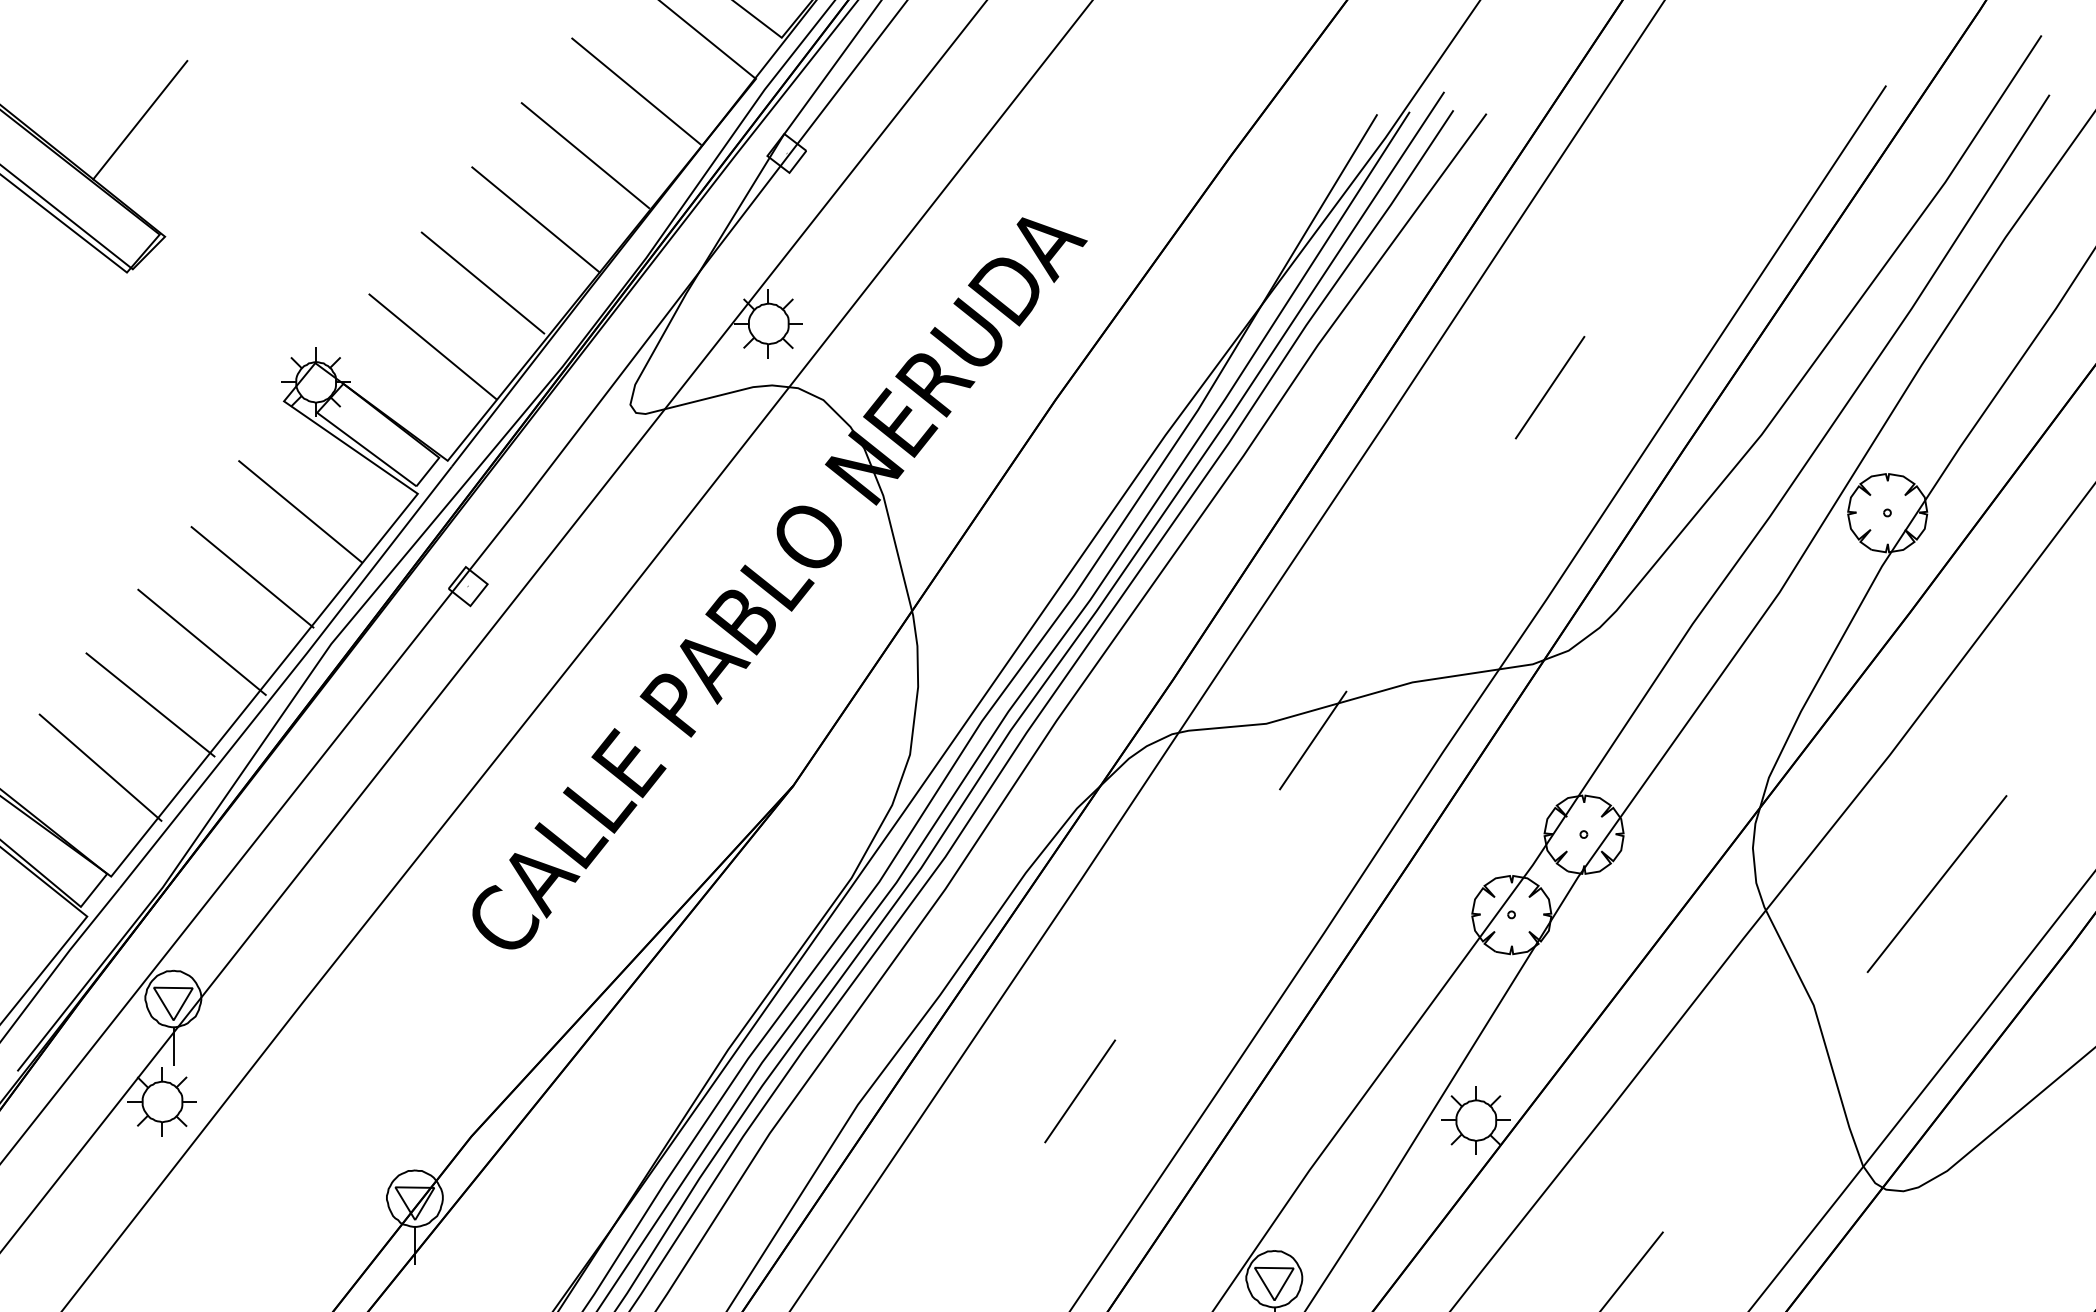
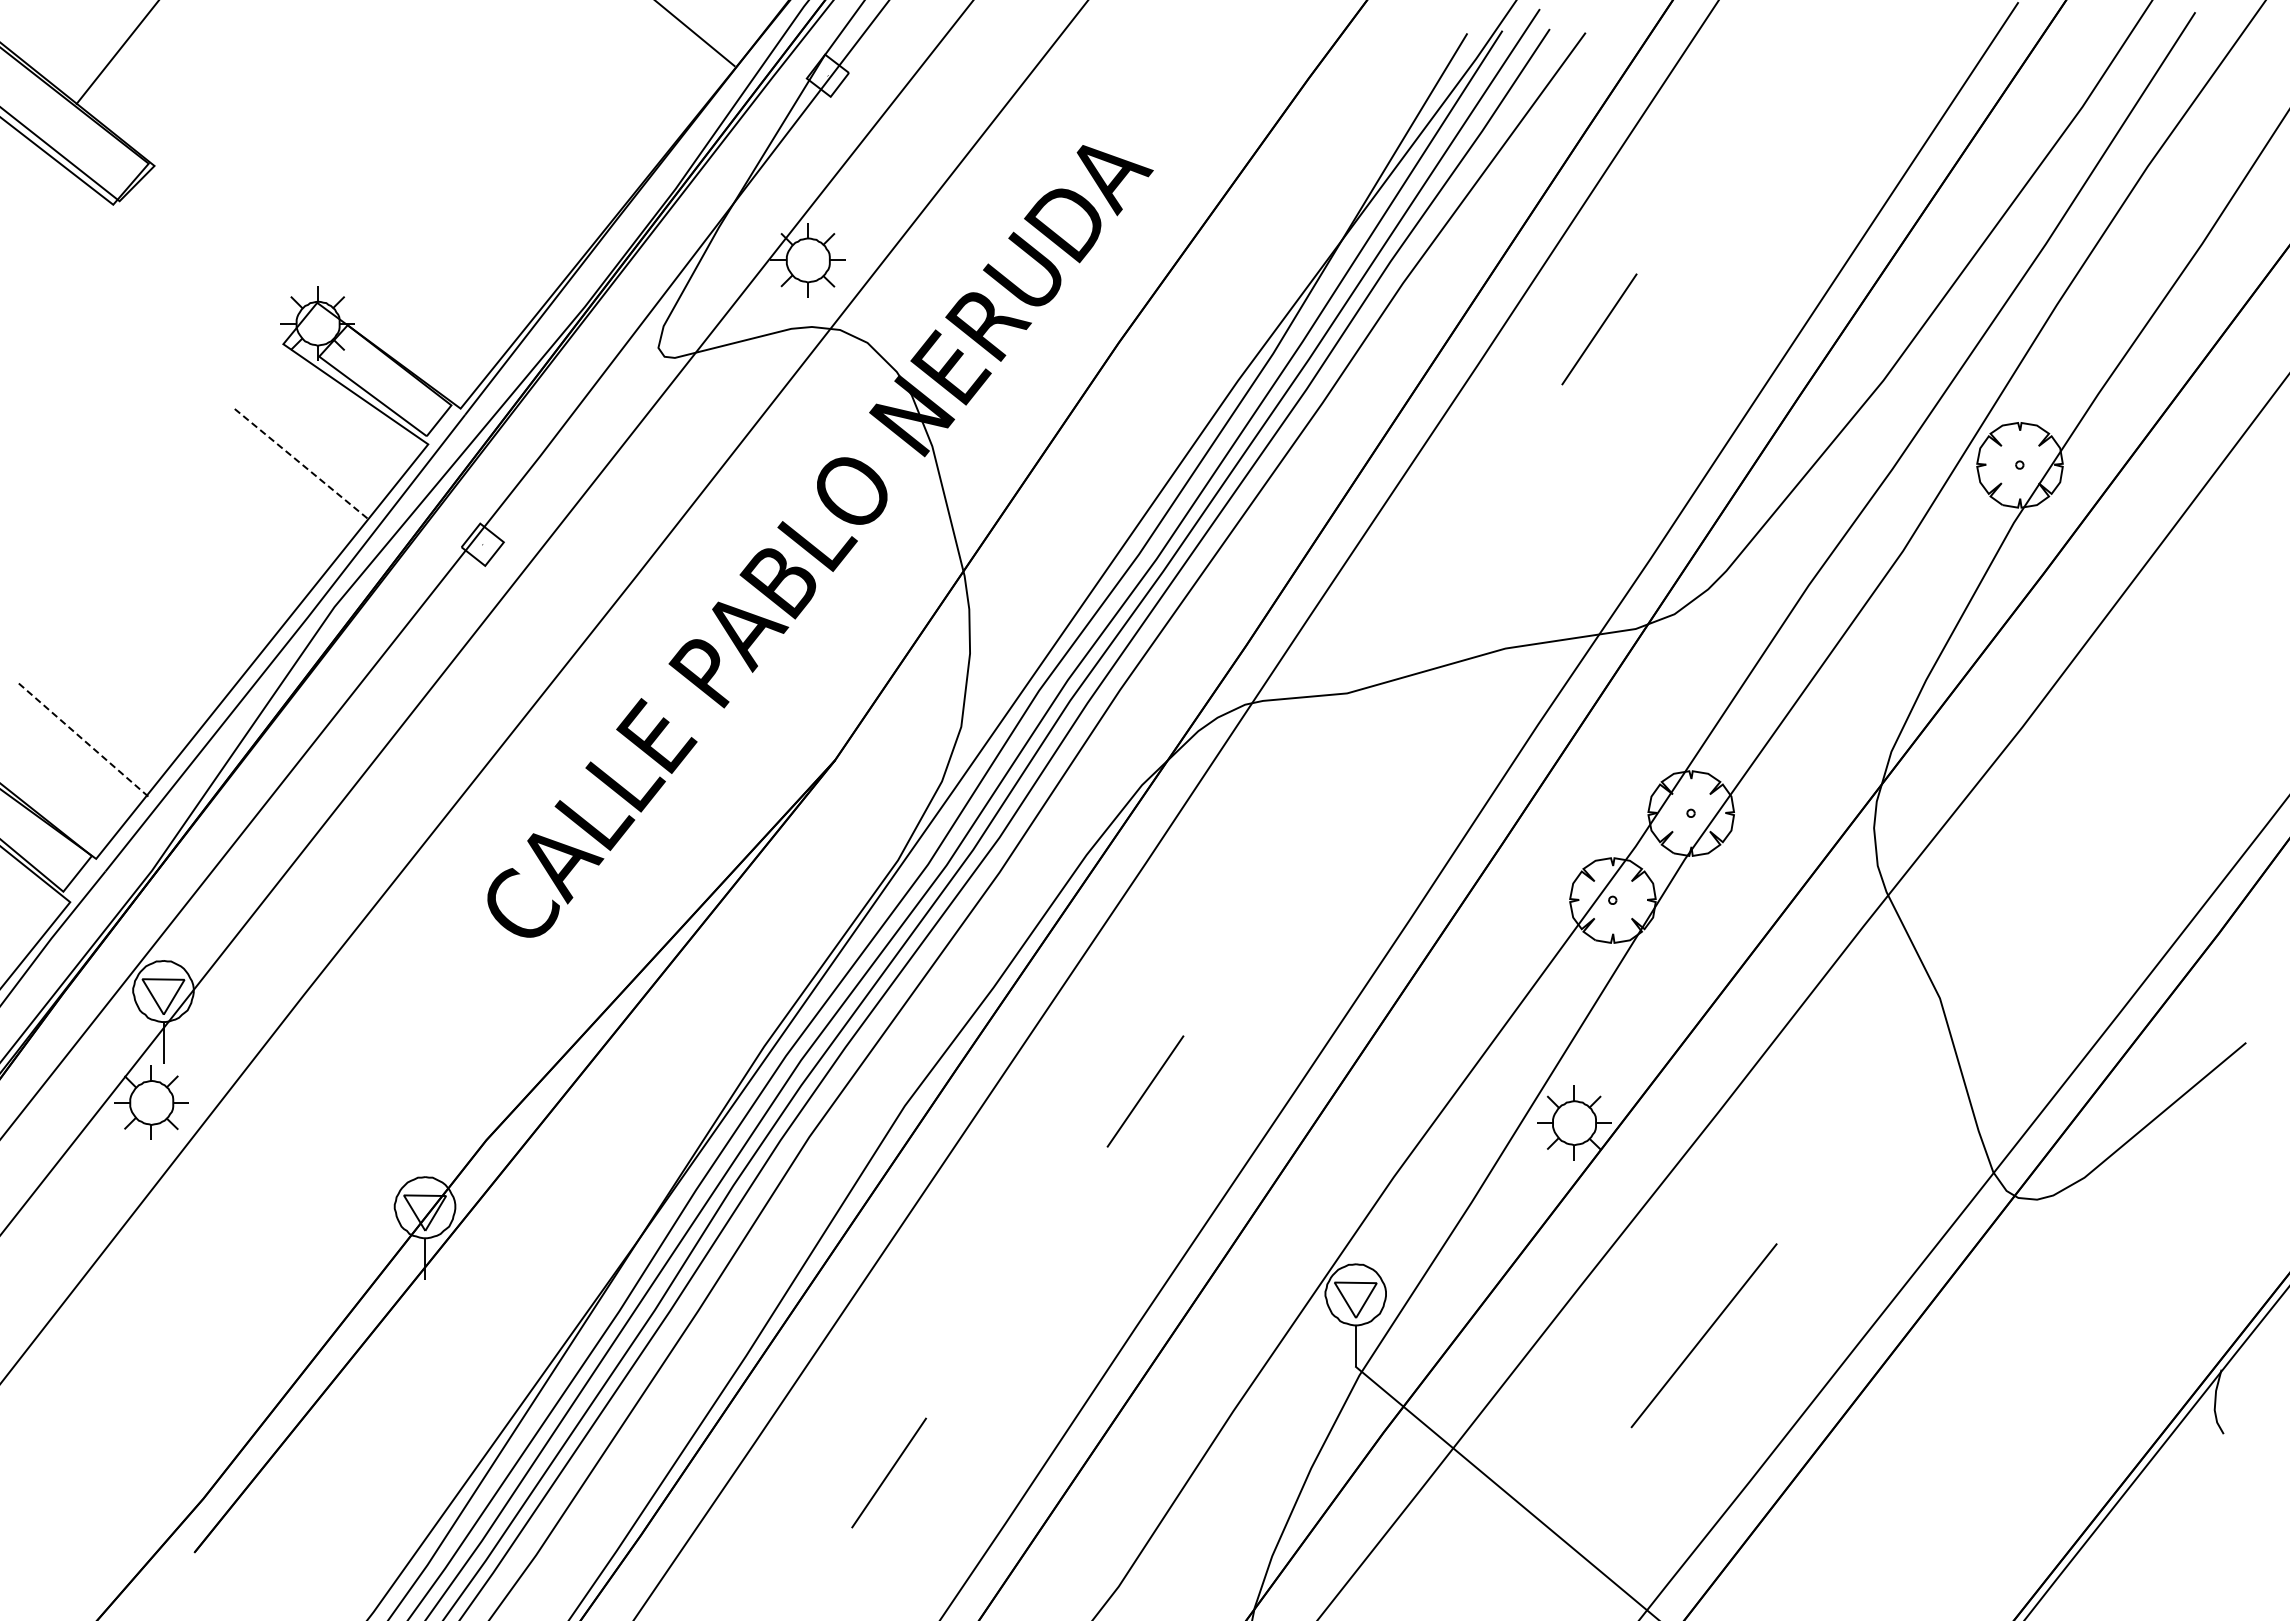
line: (585, 155) -> (609, 77), removed
line: (536, 219) -> (556, 147), removed
line: (482, 282) -> (498, 215), removed
line: (432, 346) -> (444, 284), removed
line: (1550, 387) -> (1599, 329), moved
line: (300, 511) -> (301, 463), solid -> dashed
line: (252, 577) -> (249, 534), removed
line: (201, 642) -> (194, 605), removed
line: (150, 704) -> (138, 672), removed
line: (1312, 740) -> (1397, 711), removed
line: (101, 768) -> (85, 741), solid -> dashed
line: (1937, 883) -> (2073, 866), removed

